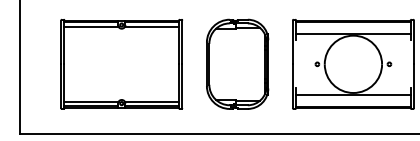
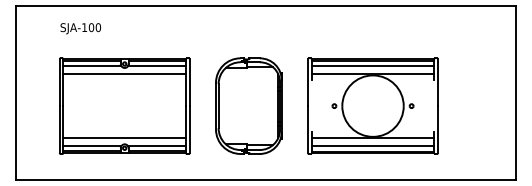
line: (352, 27) -> (372, 66), added
line: (121, 33) -> (124, 73), added
line: (121, 94) -> (124, 138), added
line: (352, 101) -> (372, 146), added

